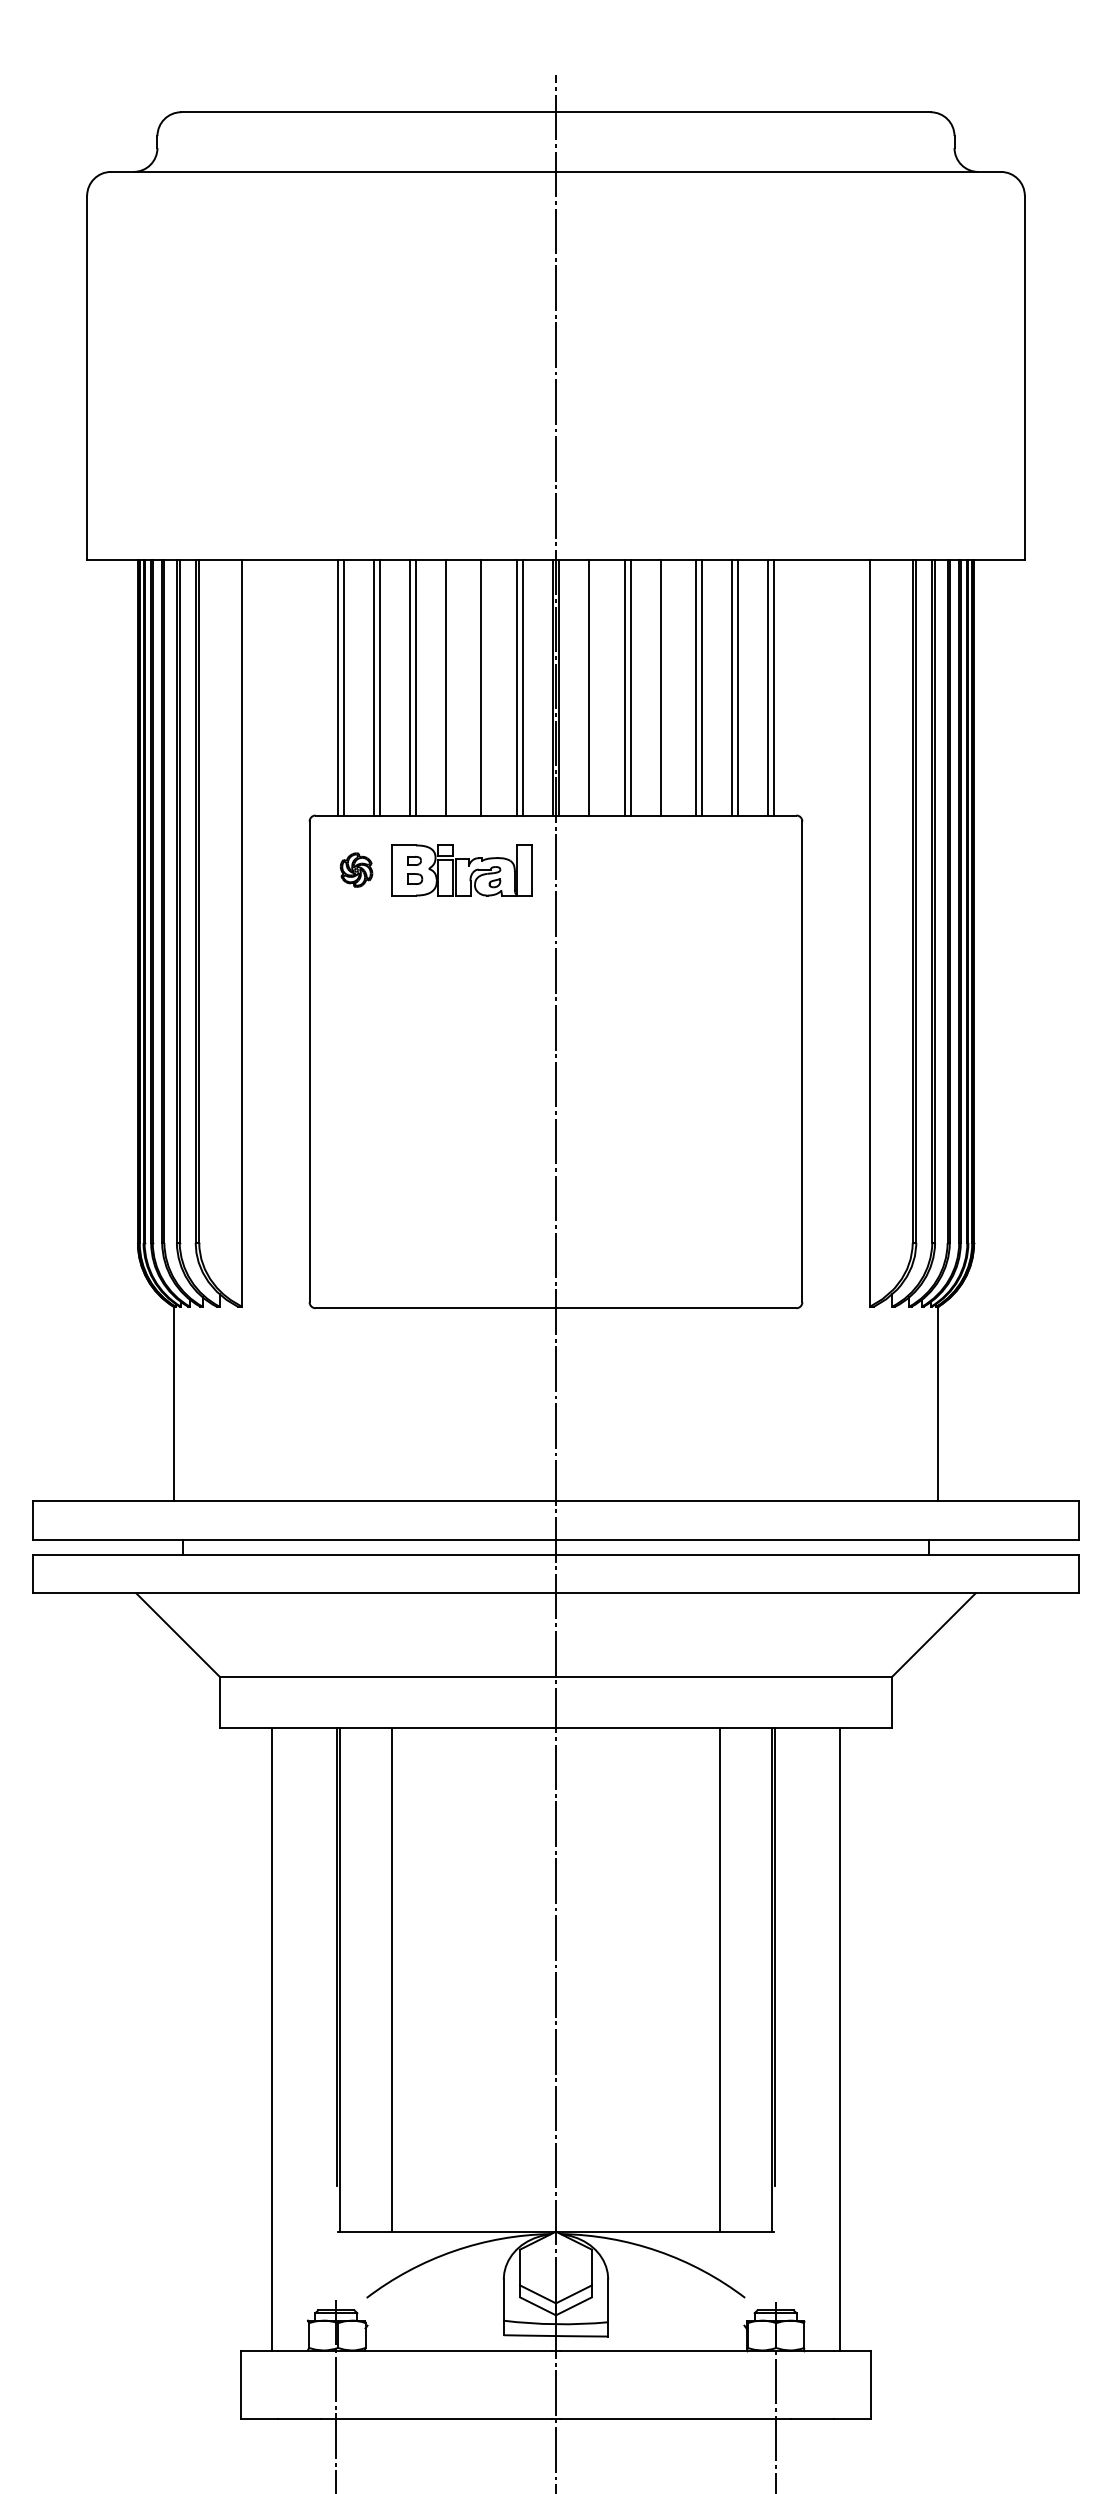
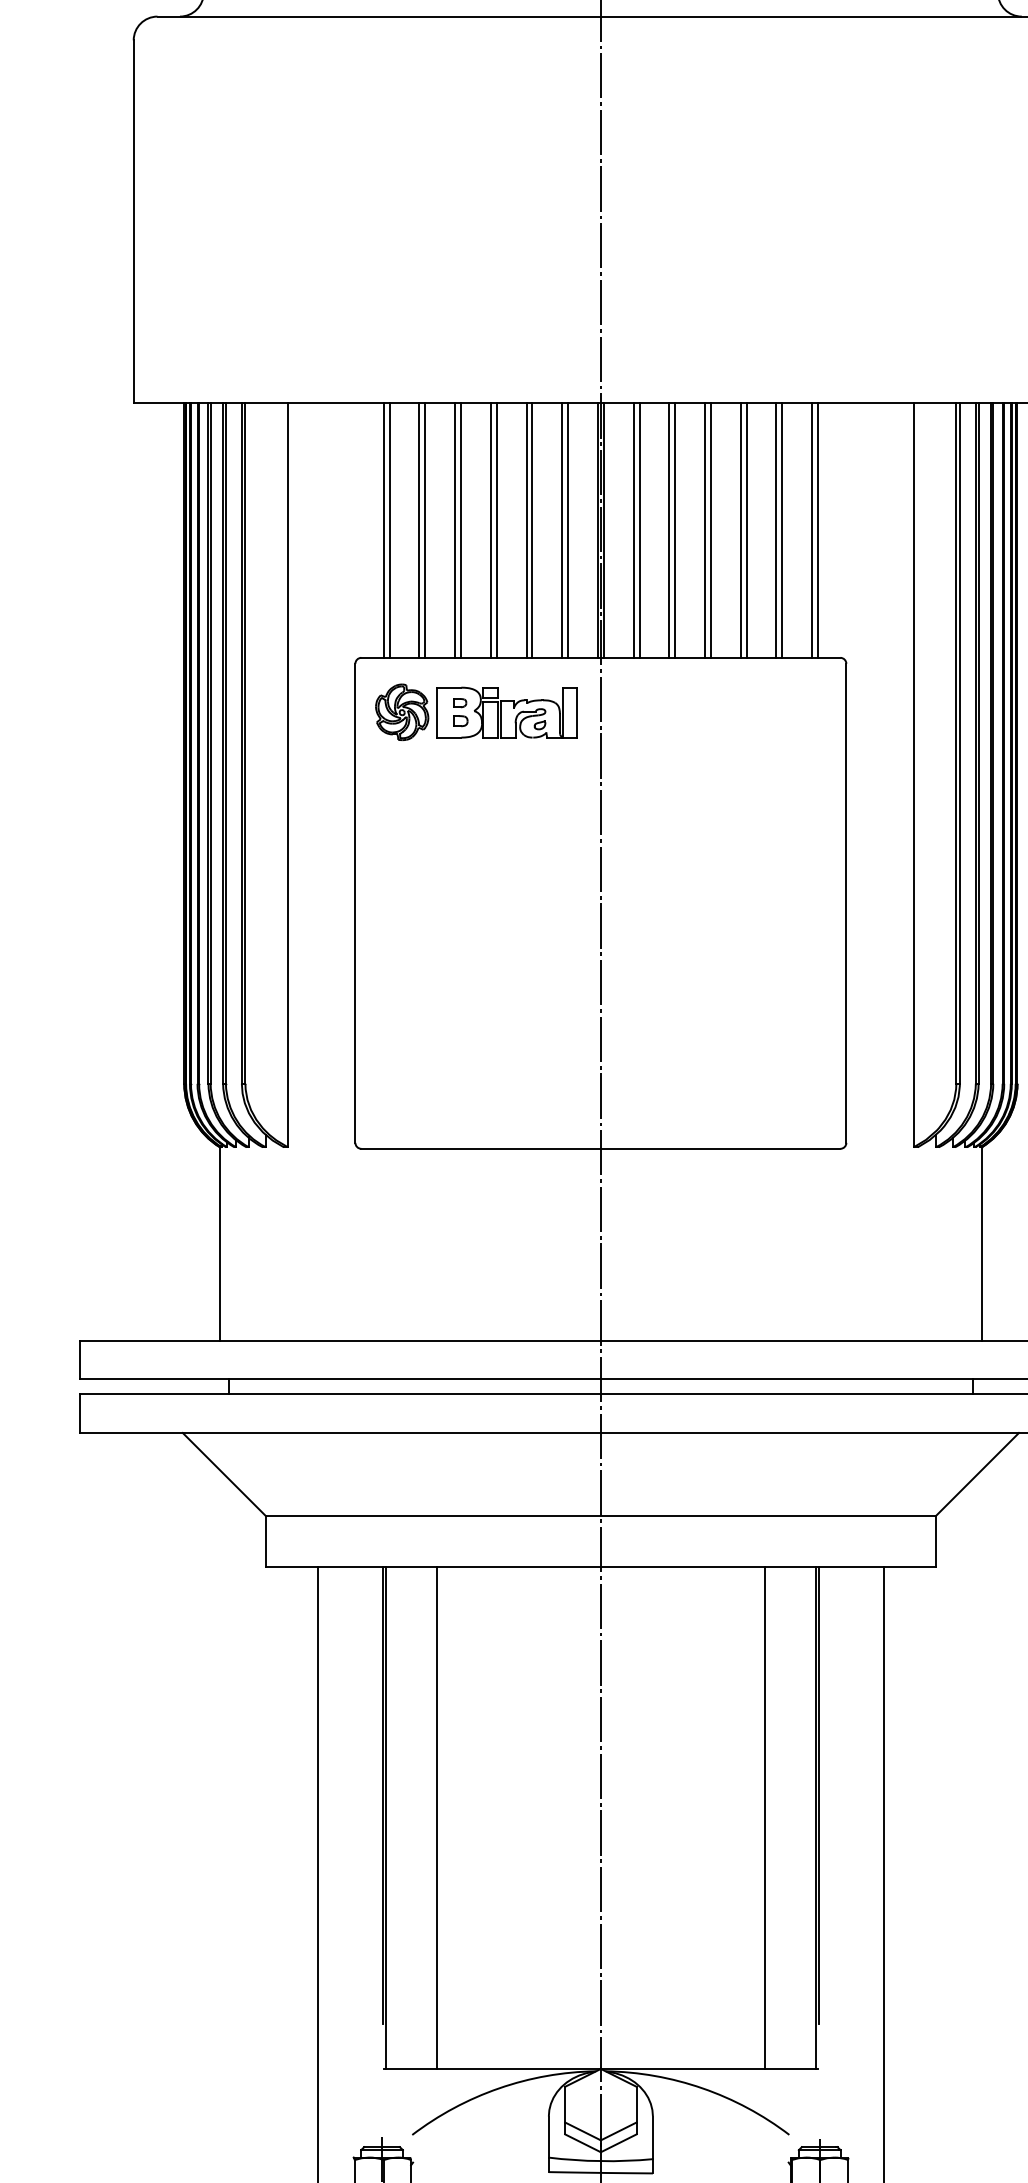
line: (451, 687) -> (496, 530), added
line: (487, 687) -> (532, 530), added
line: (594, 687) -> (639, 530), added
line: (666, 687) -> (710, 530), added
part: (356, 869) -> (402, 711), size x1.67

